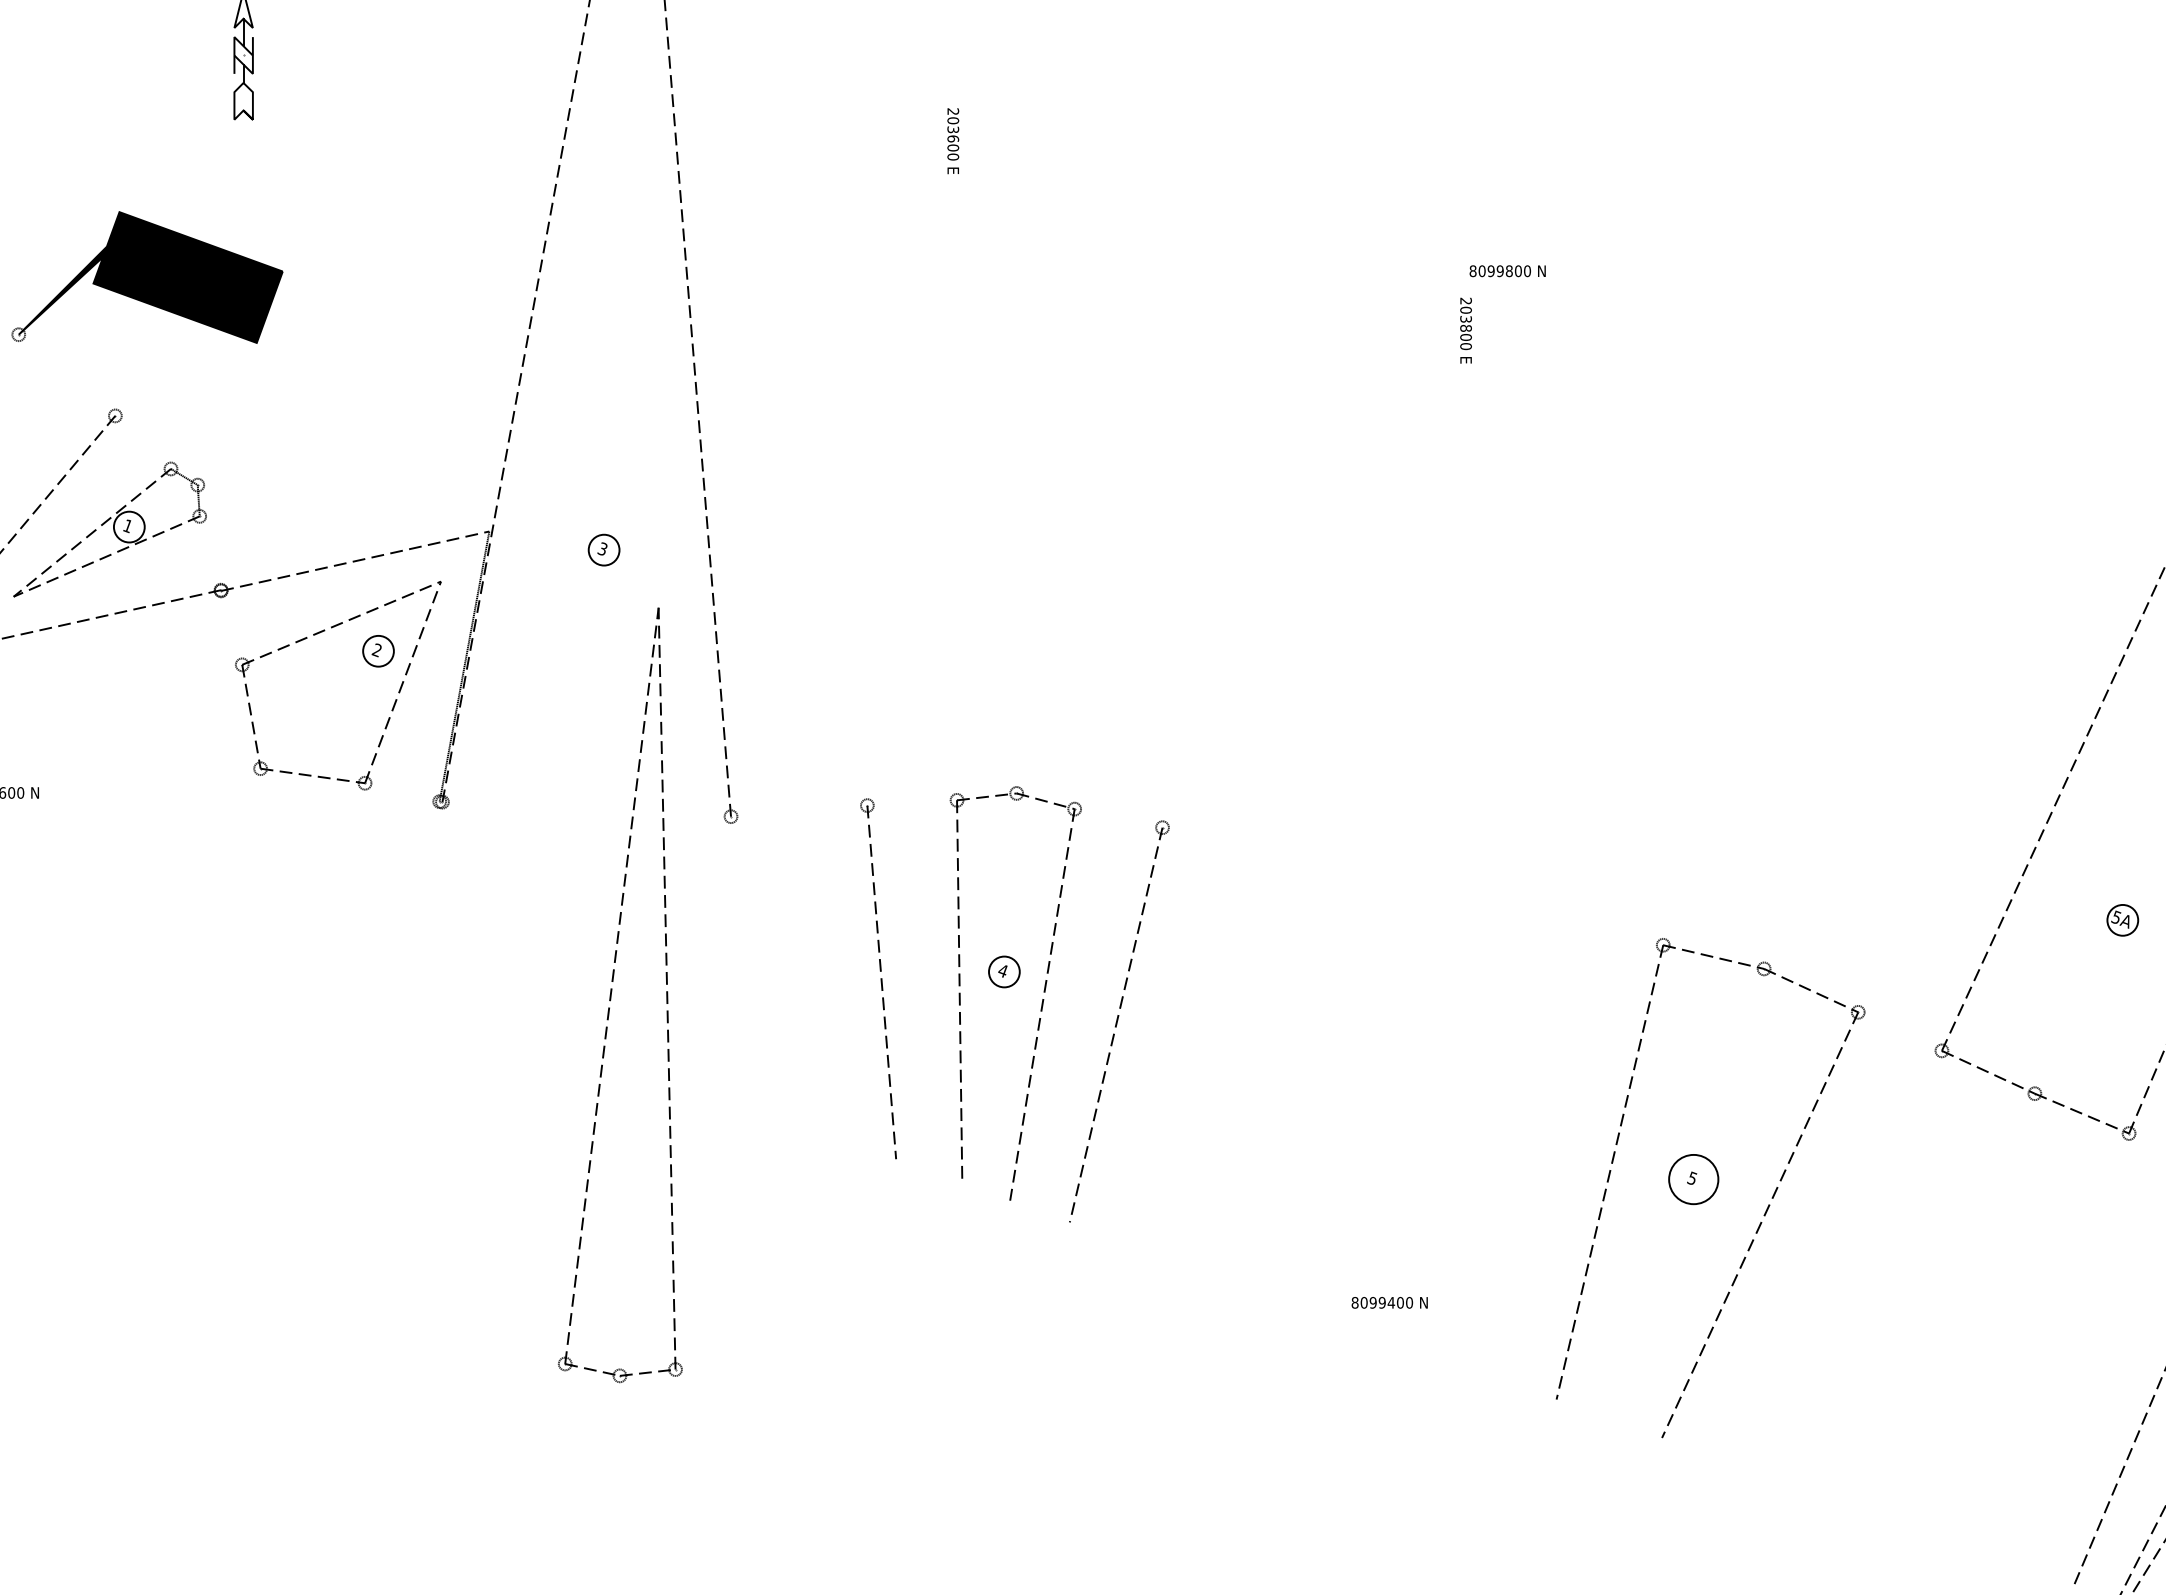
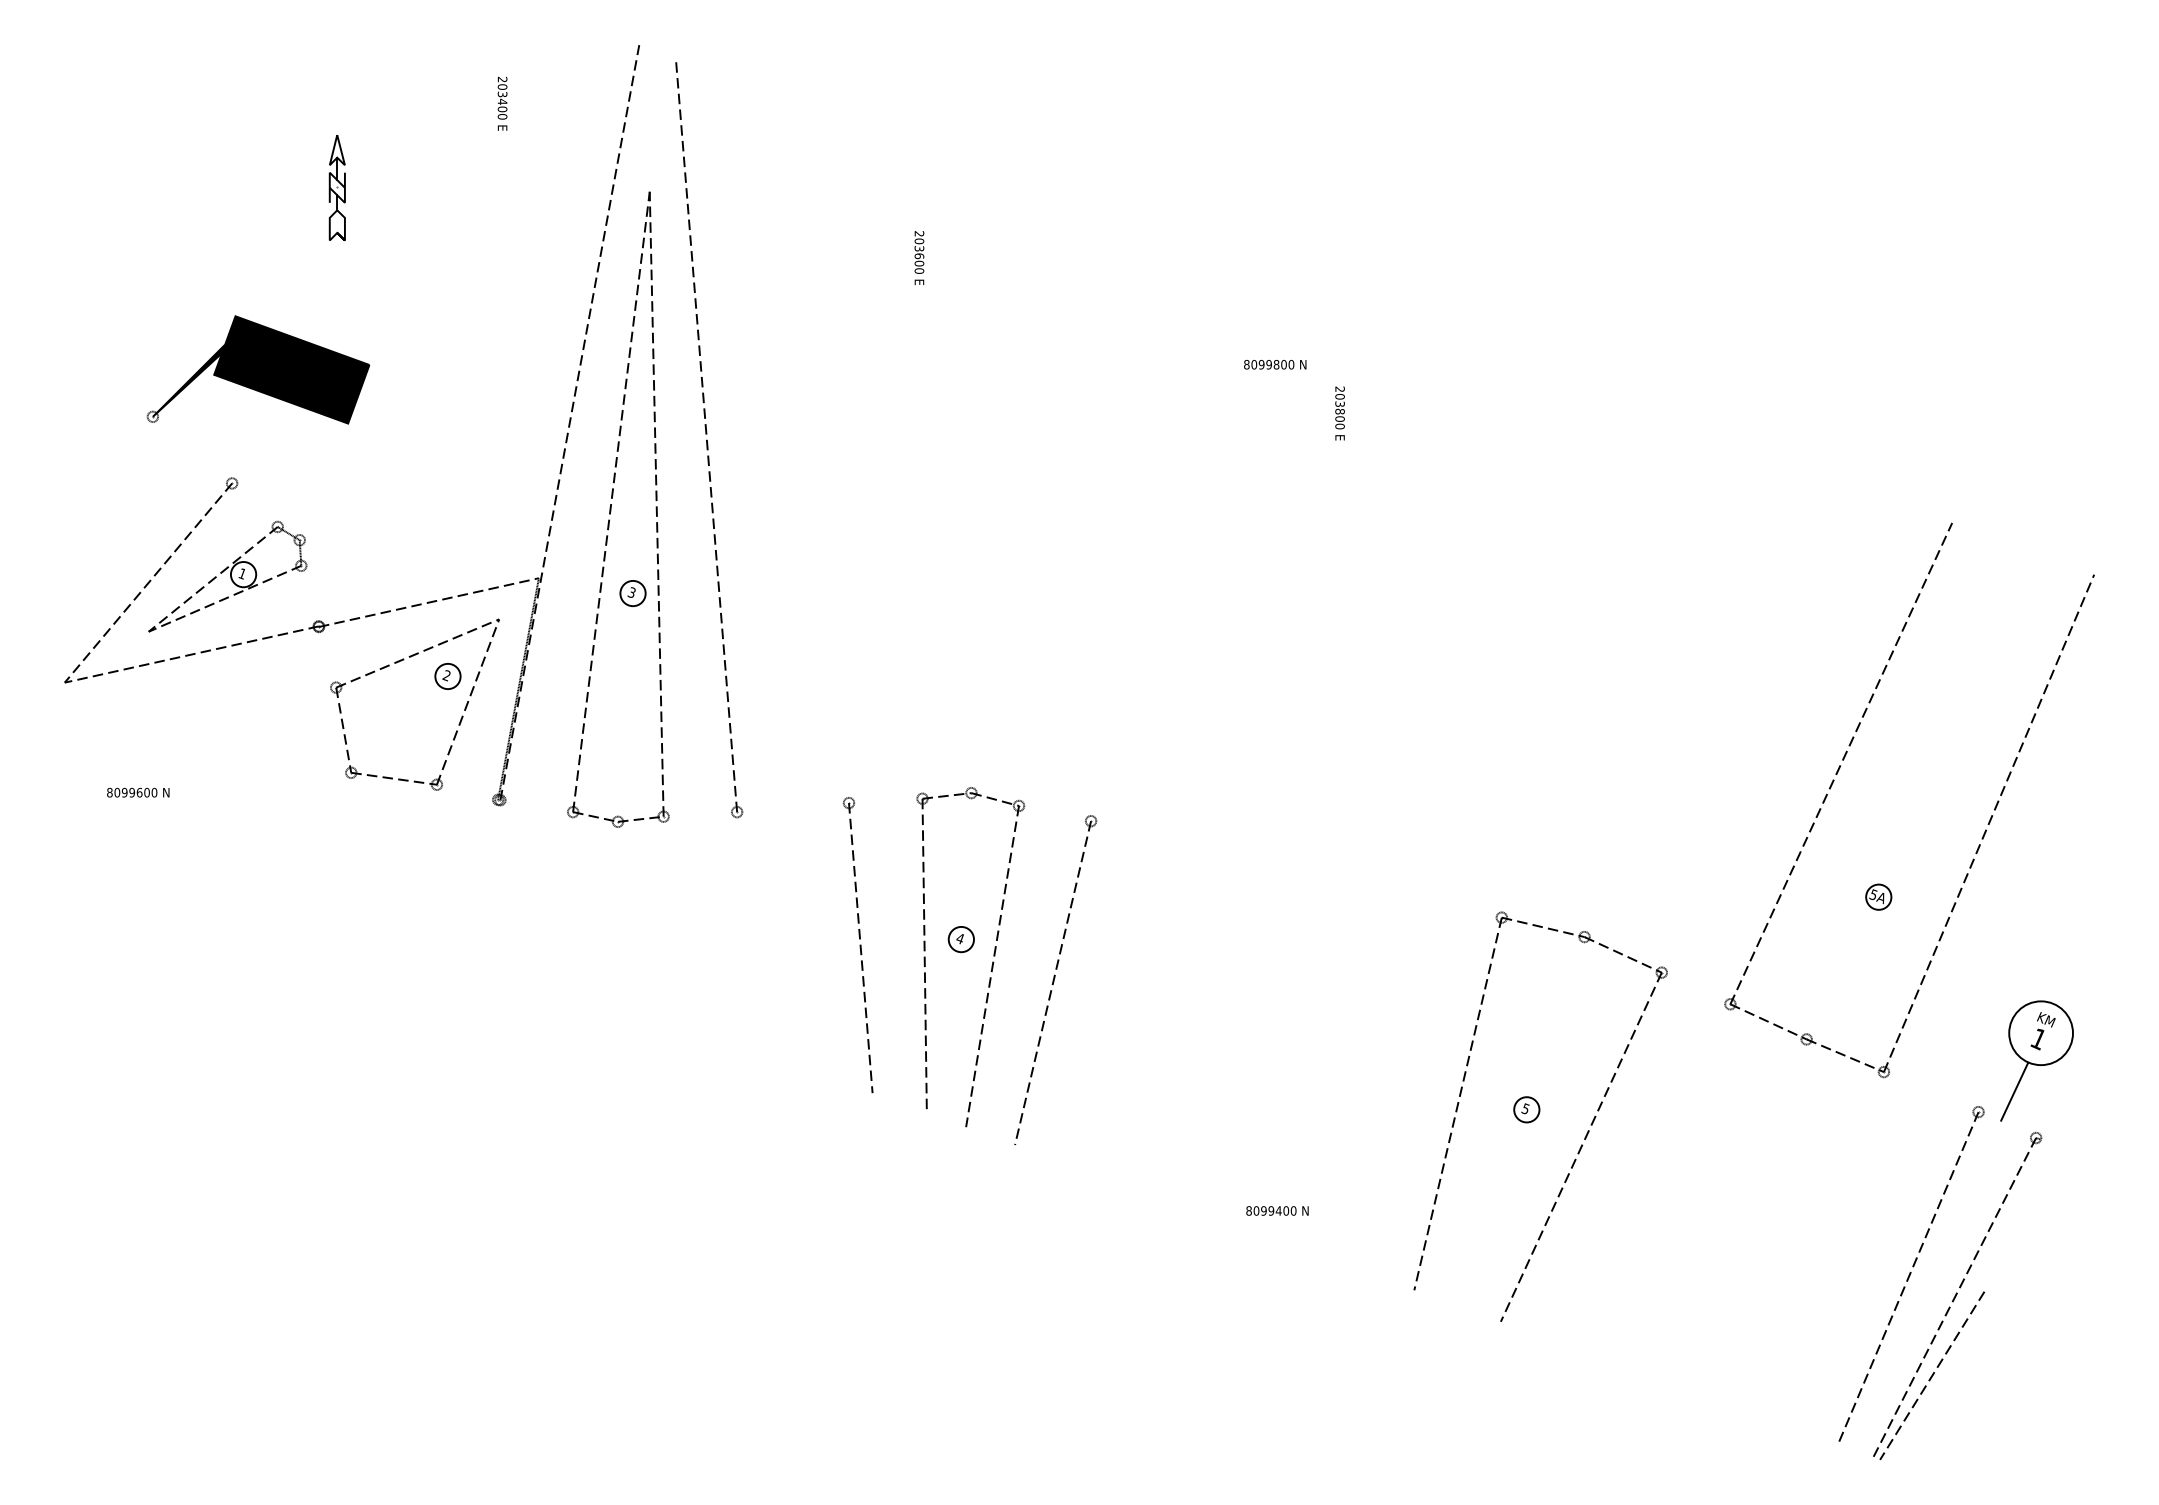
text: (1508, 270) -> (1275, 364), moved
part: (612, 995) -> (611, 509), moved
circle: (1693, 1179) -> (1526, 1109), size x0.62

